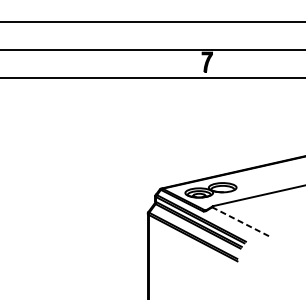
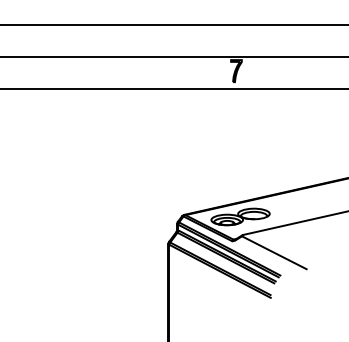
line: (239, 221) -> (273, 252), dashed -> solid

